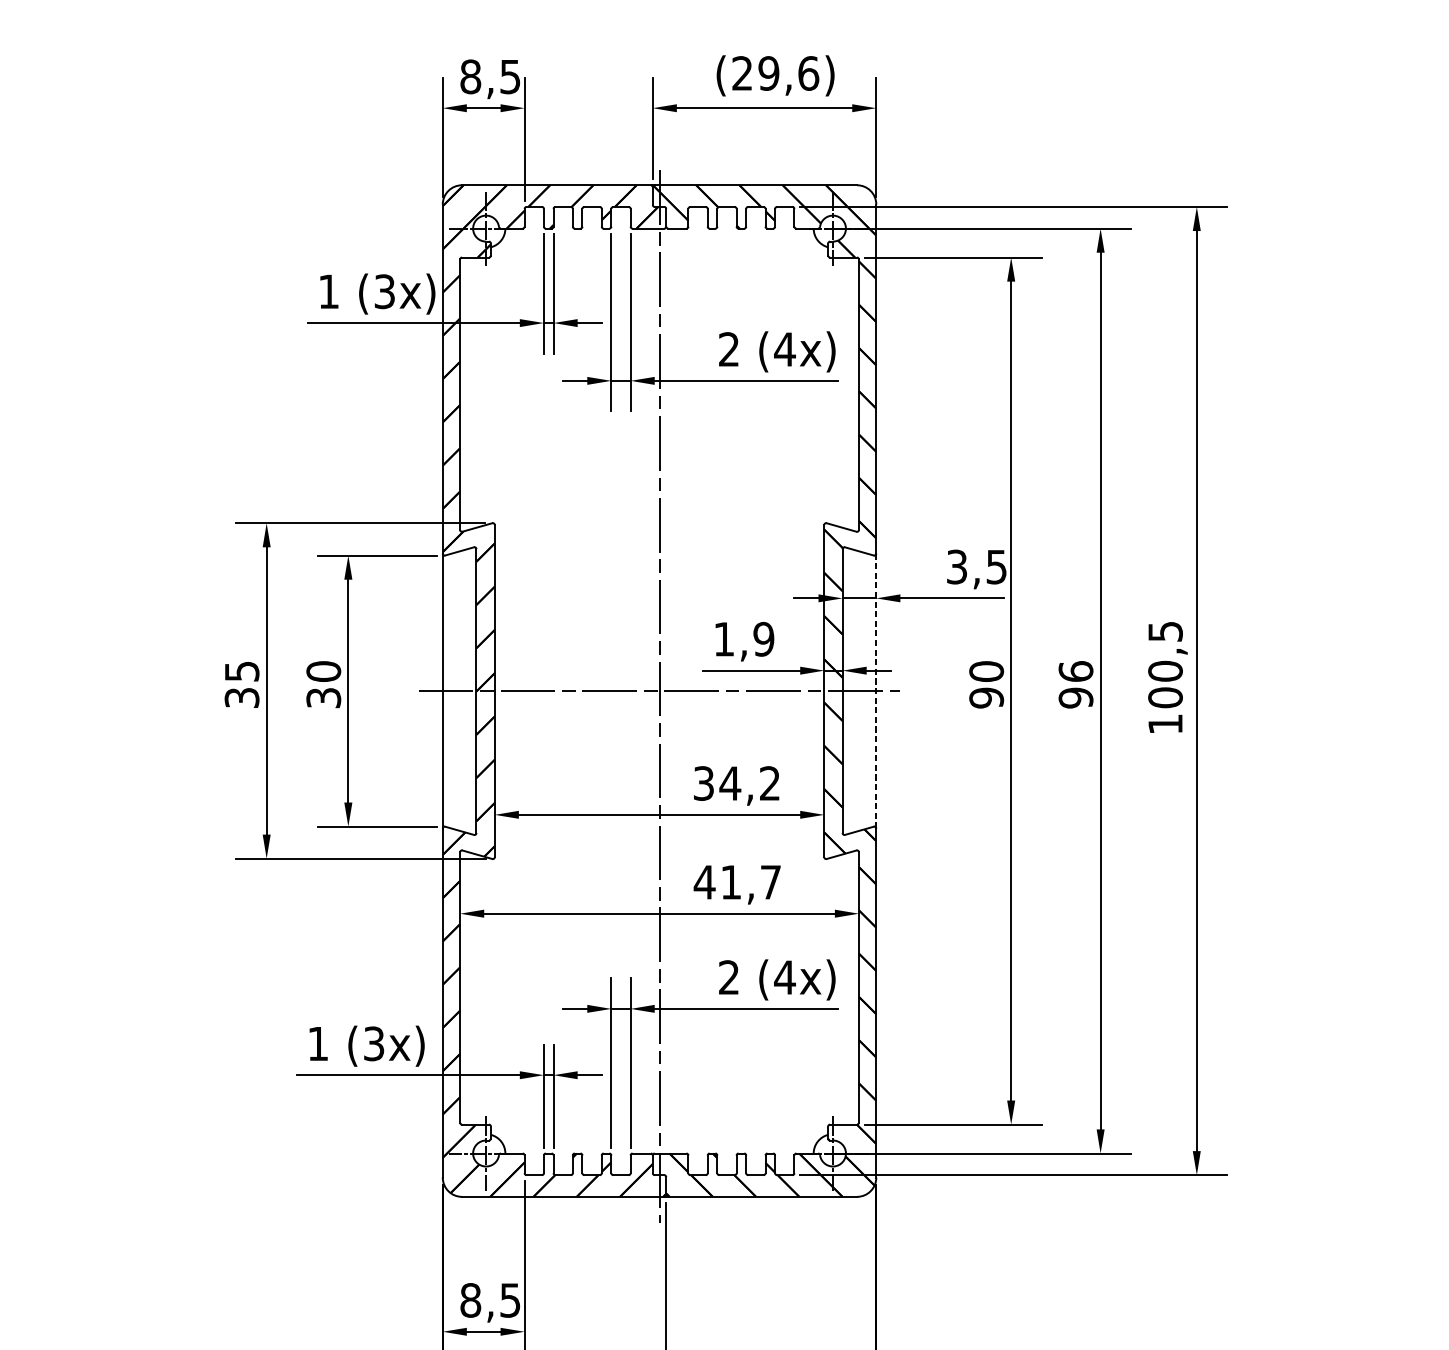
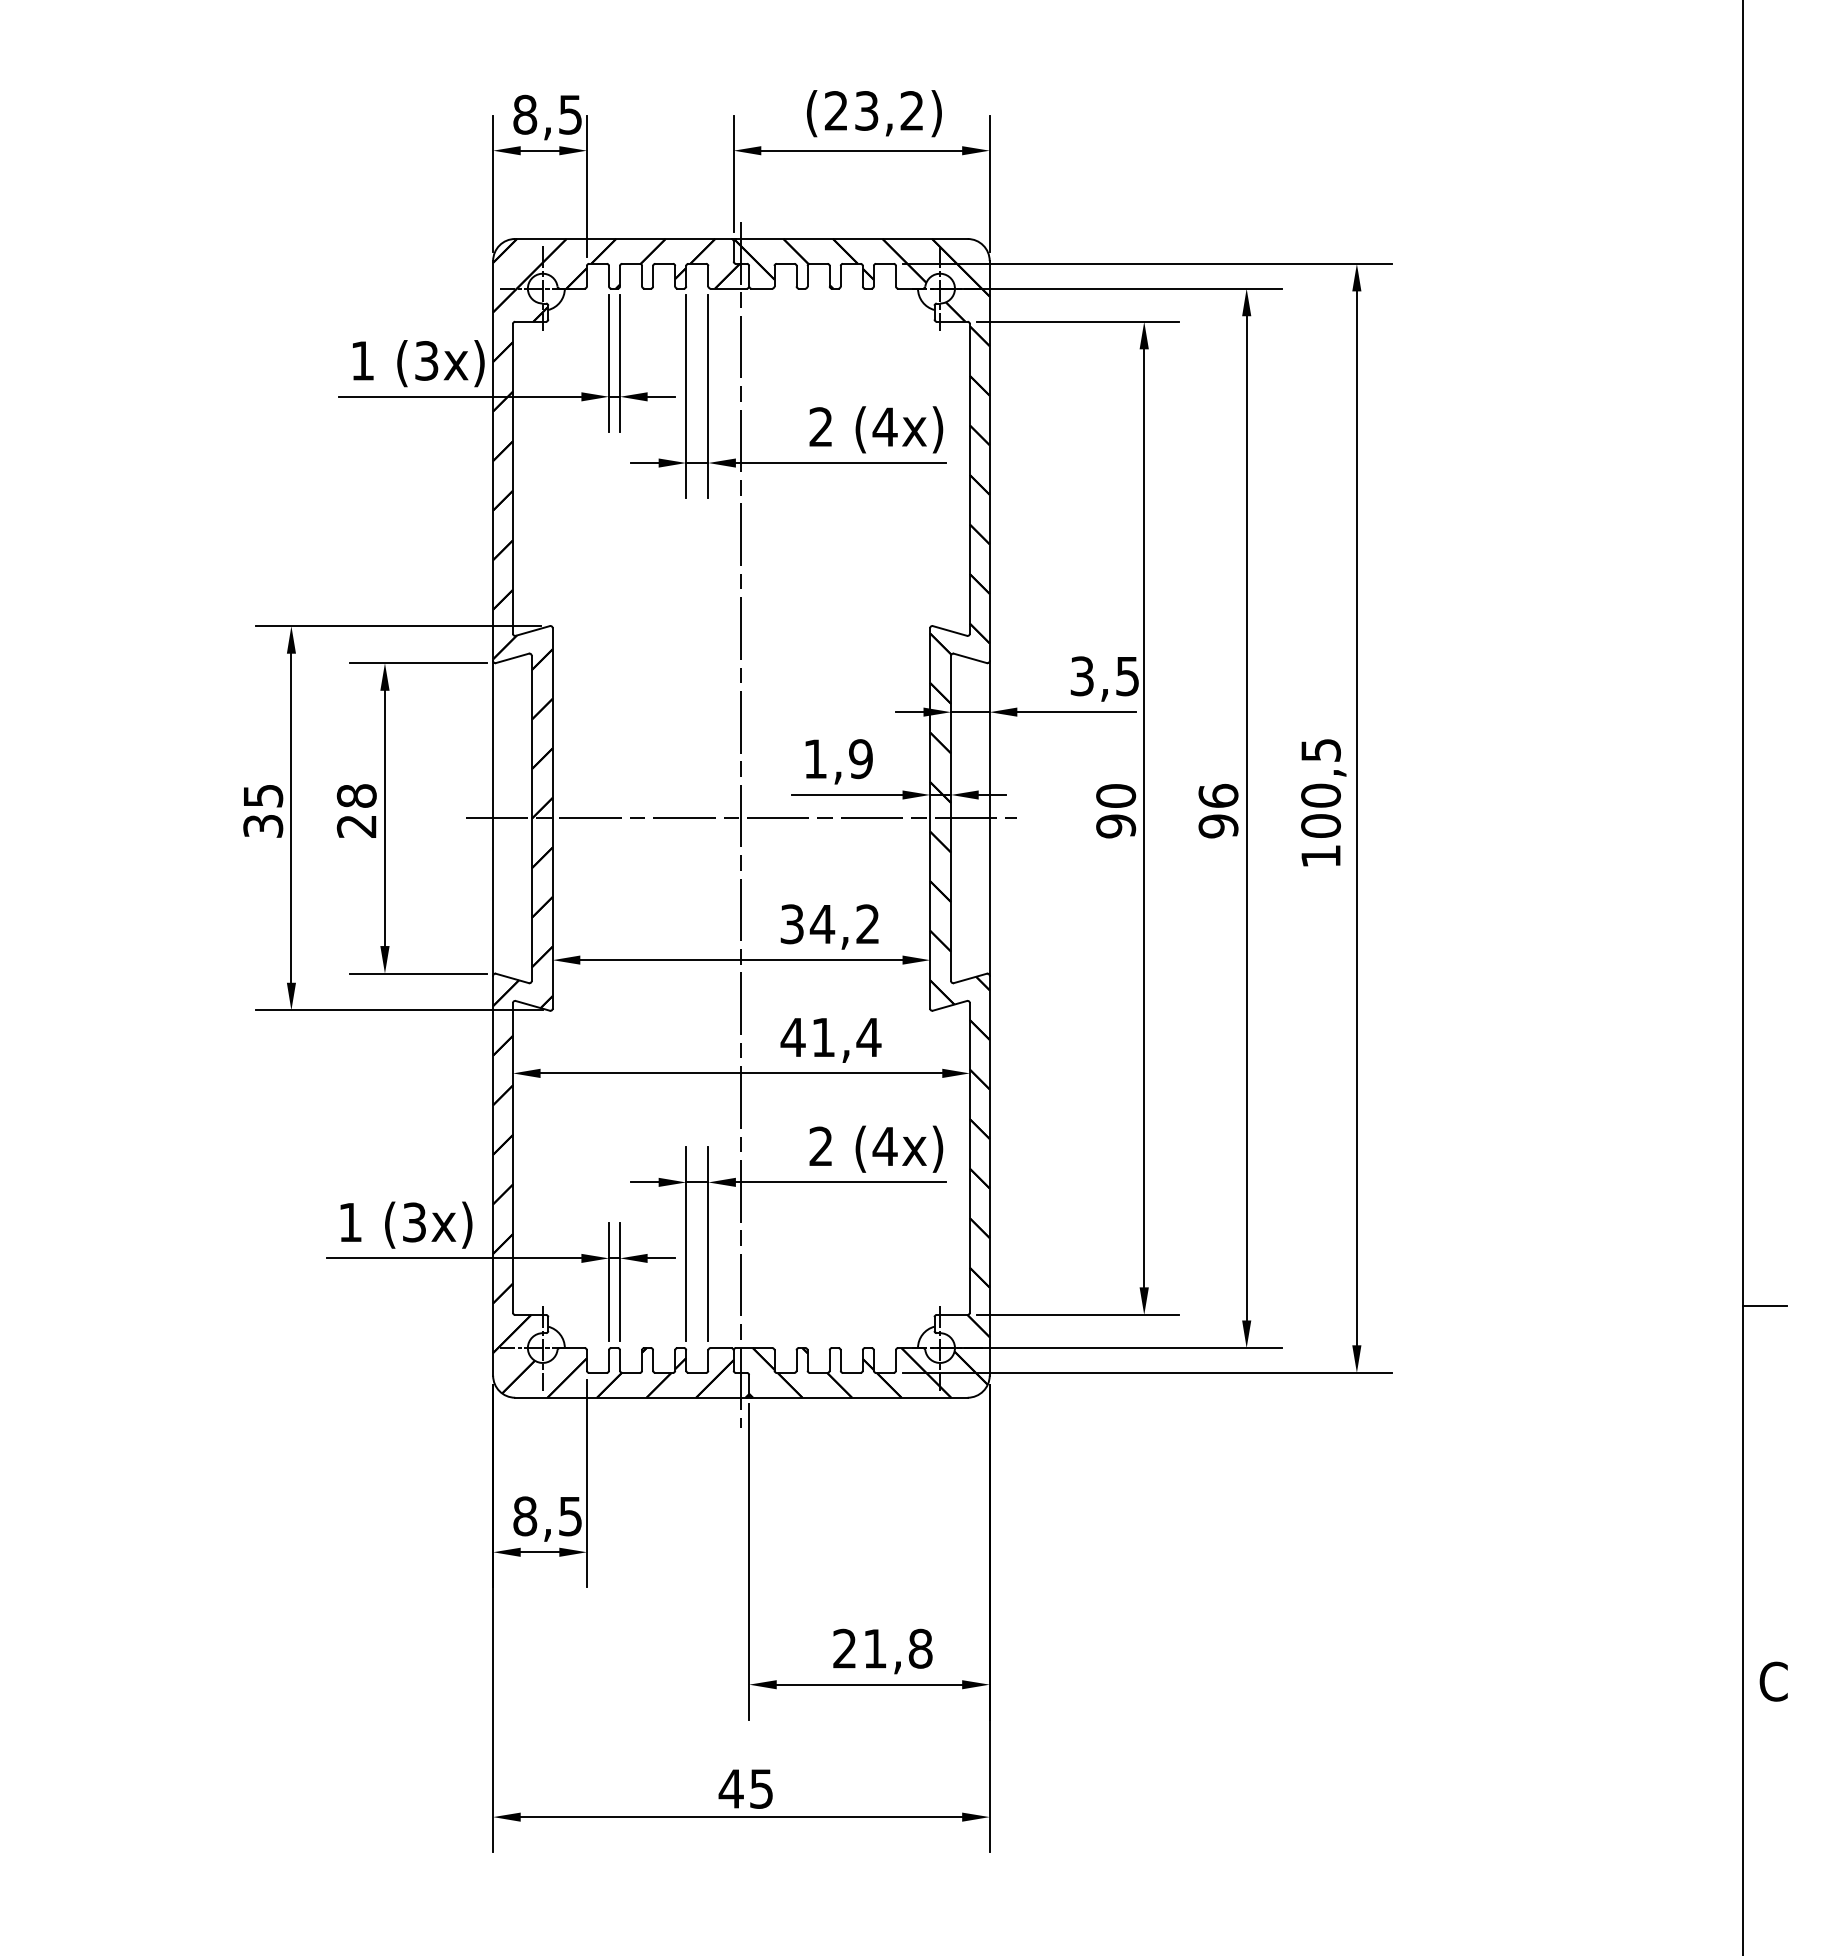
text: (788, 73) -> (889, 110), (29,6) -> (23,2)
text: (323, 684) -> (356, 810), 30 -> 28
line: (876, 690) -> (989, 817), dashed -> solid
text: (770, 882) -> (868, 1037), 41,7 -> 41,4

